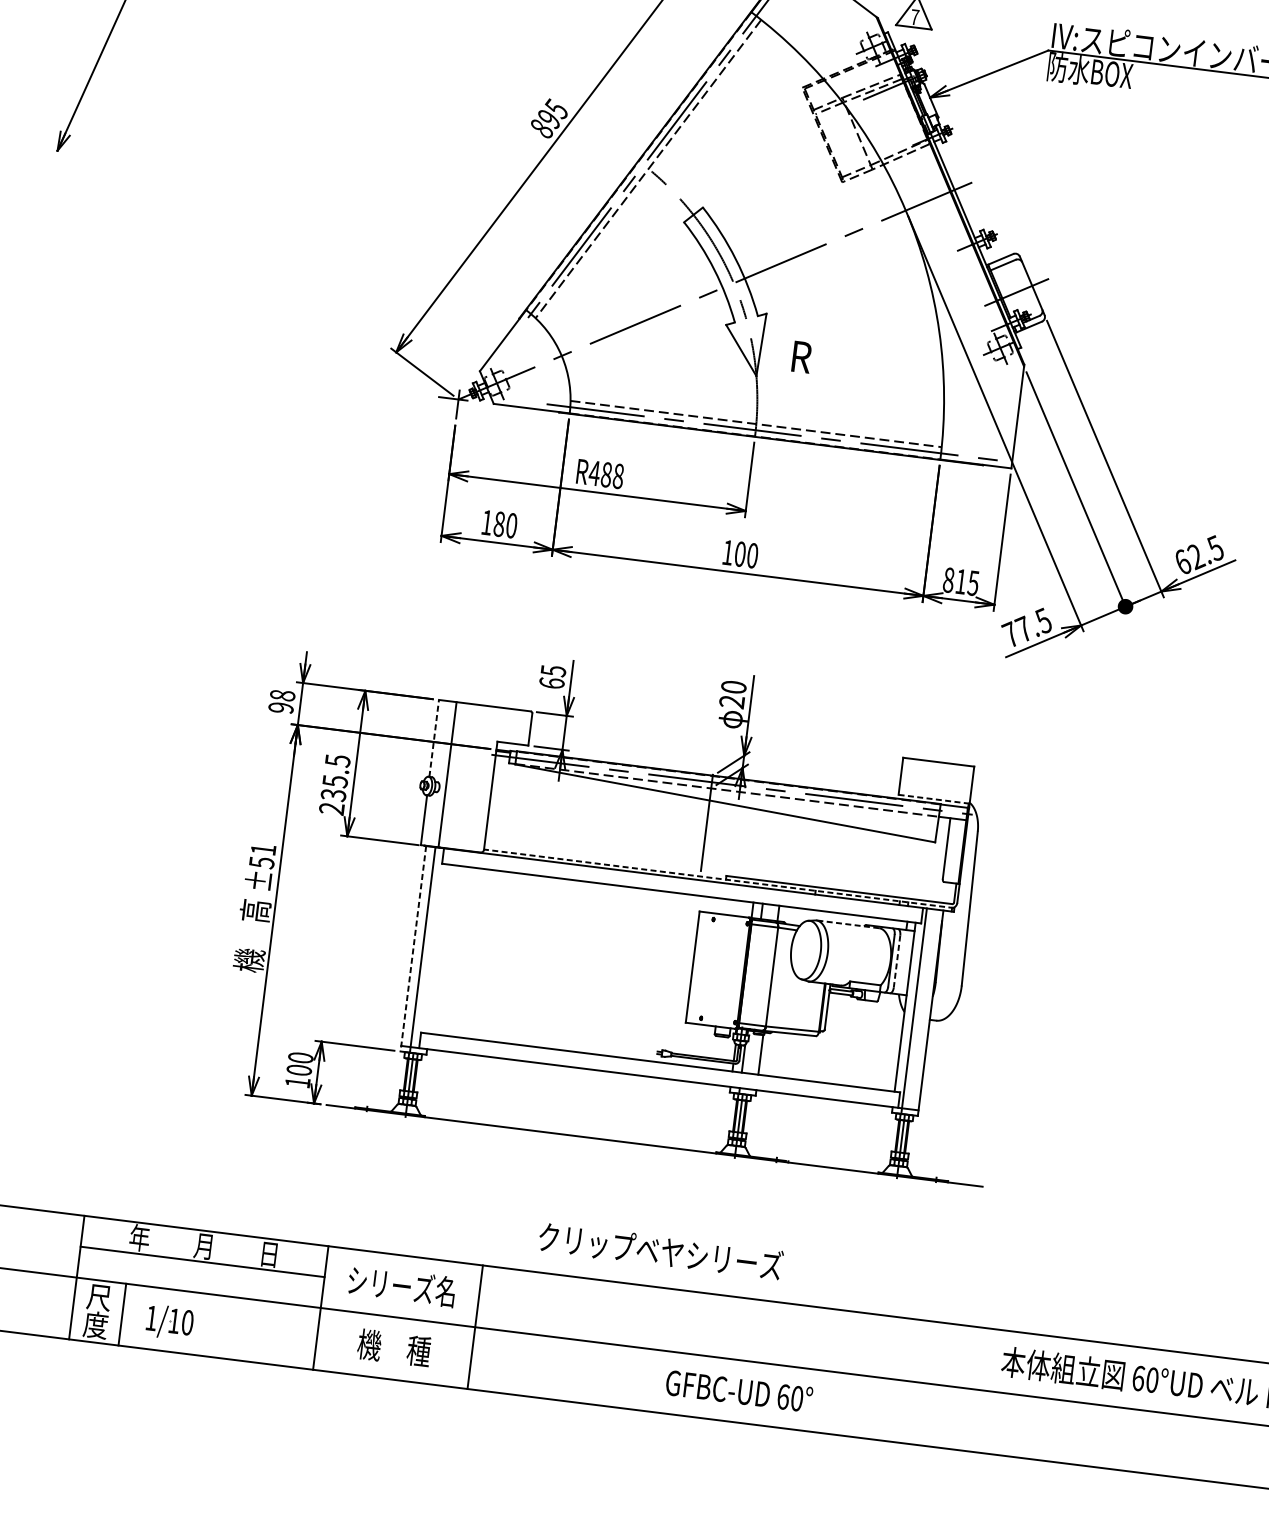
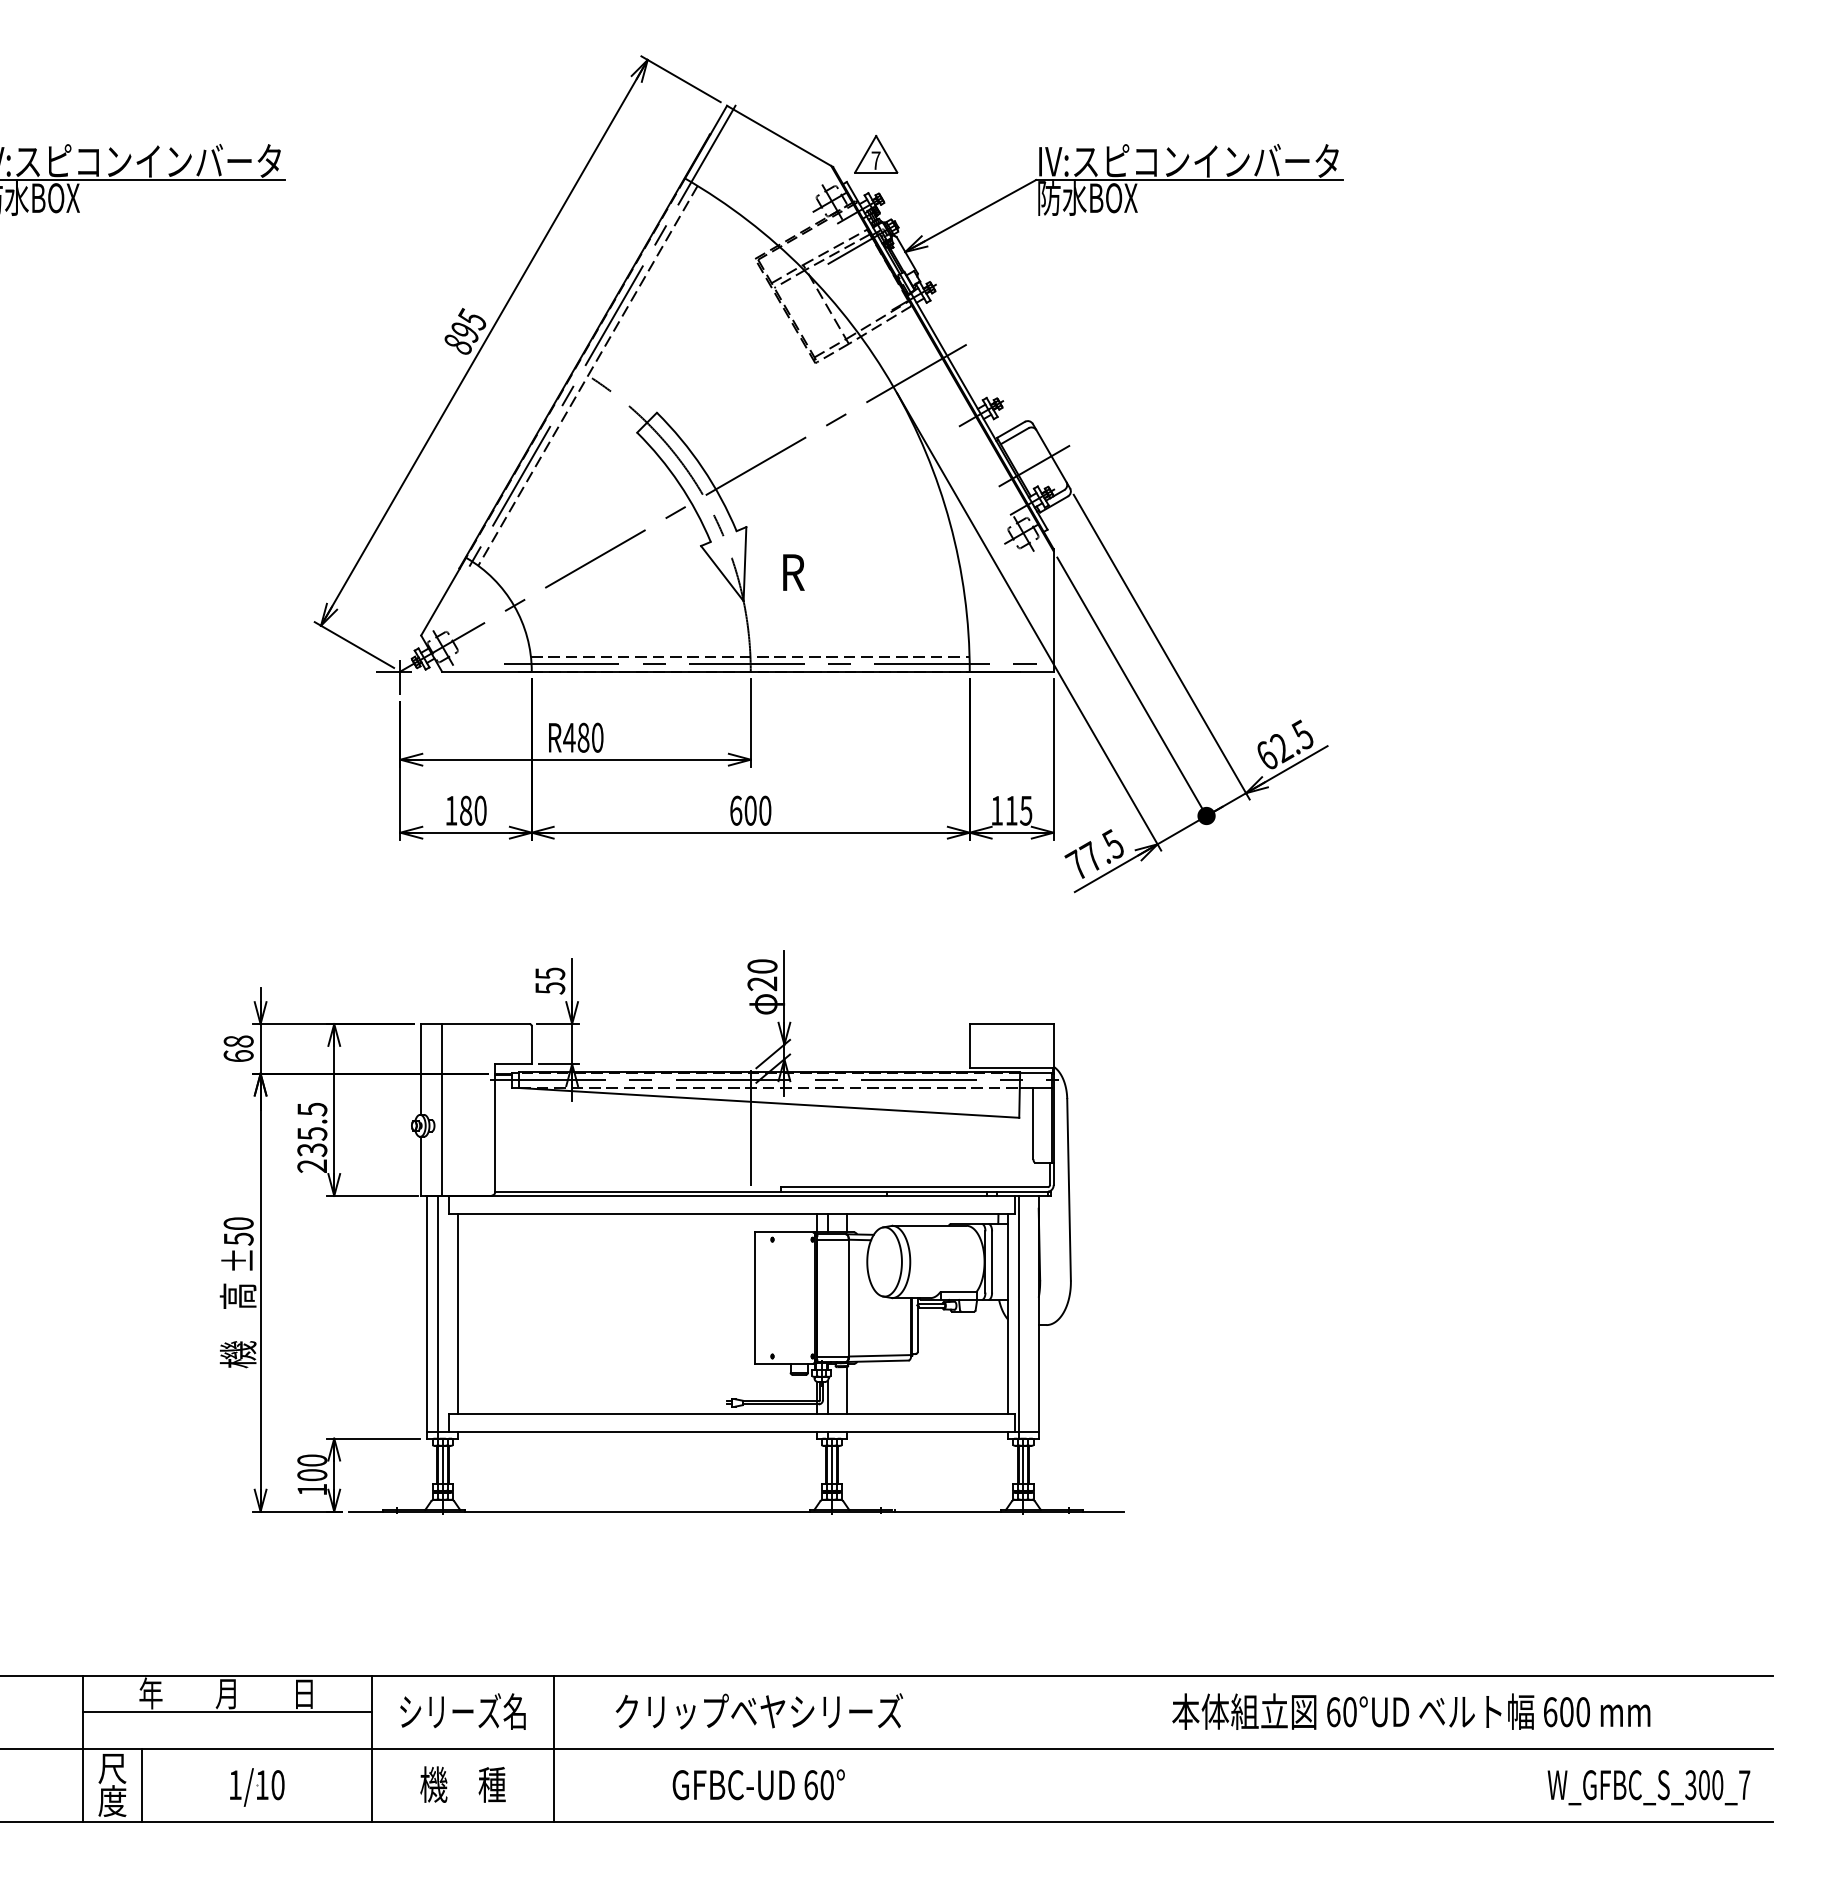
text: (618, 476) -> (597, 737), R488 -> R480
text: (728, 552) -> (736, 810), 100 -> 600
text: (949, 580) -> (997, 810), 815 -> 115
text: (552, 683) -> (550, 988), 65 -> 55
text: (280, 708) -> (238, 1056), 98 -> 68
line: (434, 737) -> (421, 1068), dashed -> solid
line: (933, 798) -> (1011, 1067), dashed -> solid
text: (263, 849) -> (238, 1223), ±51 -> ±50
line: (719, 878) -> (773, 1191), dashed -> solid
line: (847, 923) -> (928, 1225), dashed -> solid
line: (413, 948) -> (427, 1317), dashed -> solid
line: (440, 948) -> (458, 1313), added
line: (897, 961) -> (992, 1261), dashed -> solid
text: (661, 1251) -> (759, 1711), moved
part: (170, 1322) -> (257, 1787), moved
text: (739, 1390) -> (758, 1784), moved

